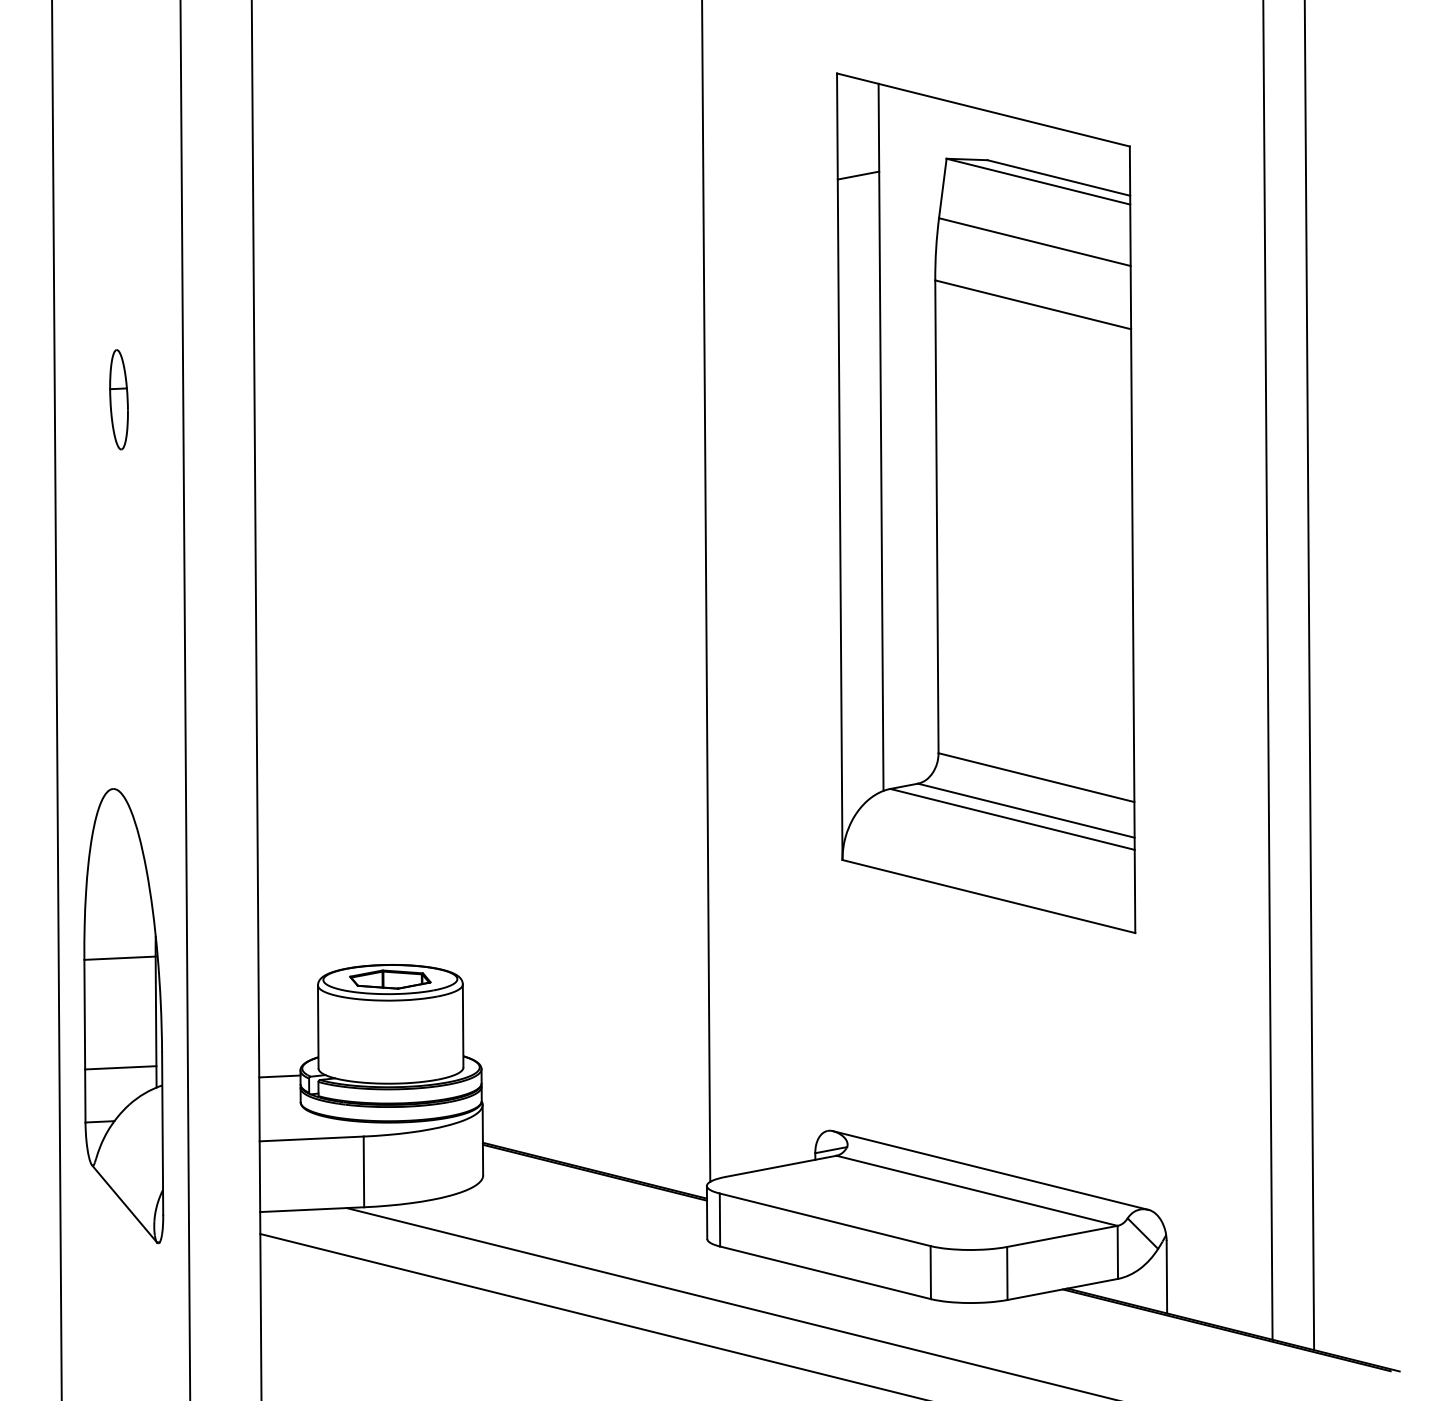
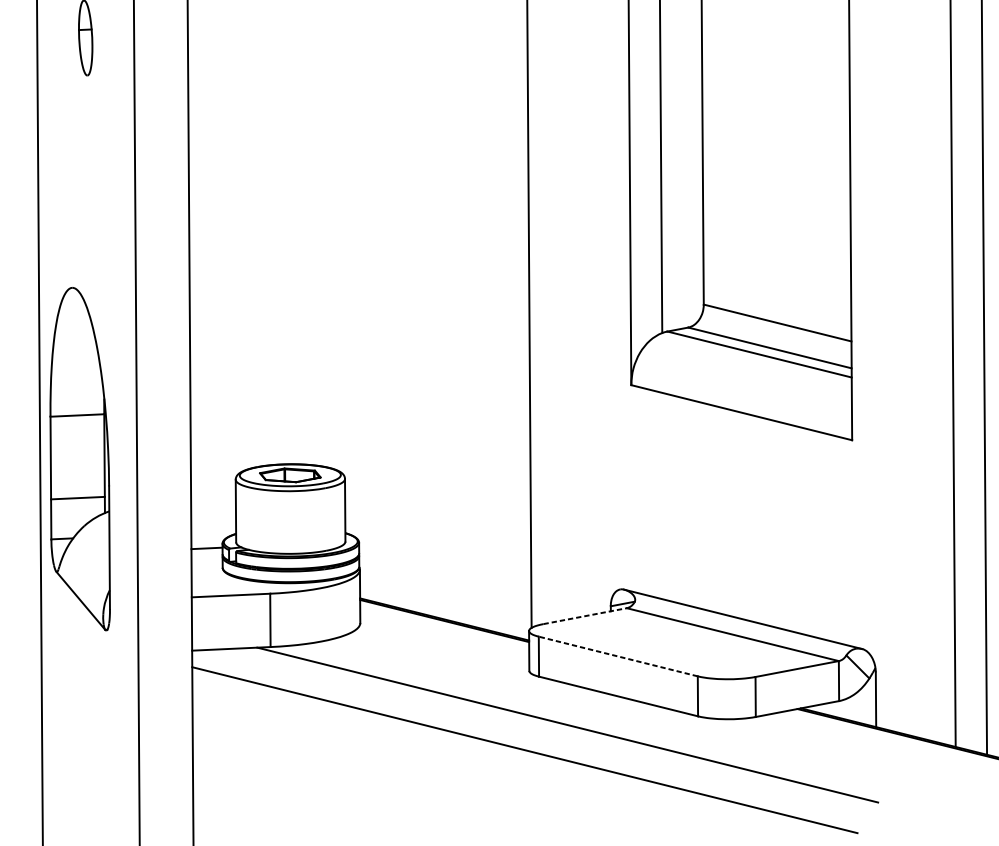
part: (123, 1016) -> (80, 459), moved
line: (781, 1166) -> (585, 616), solid -> dashed
line: (825, 1219) -> (618, 656), solid -> dashed

